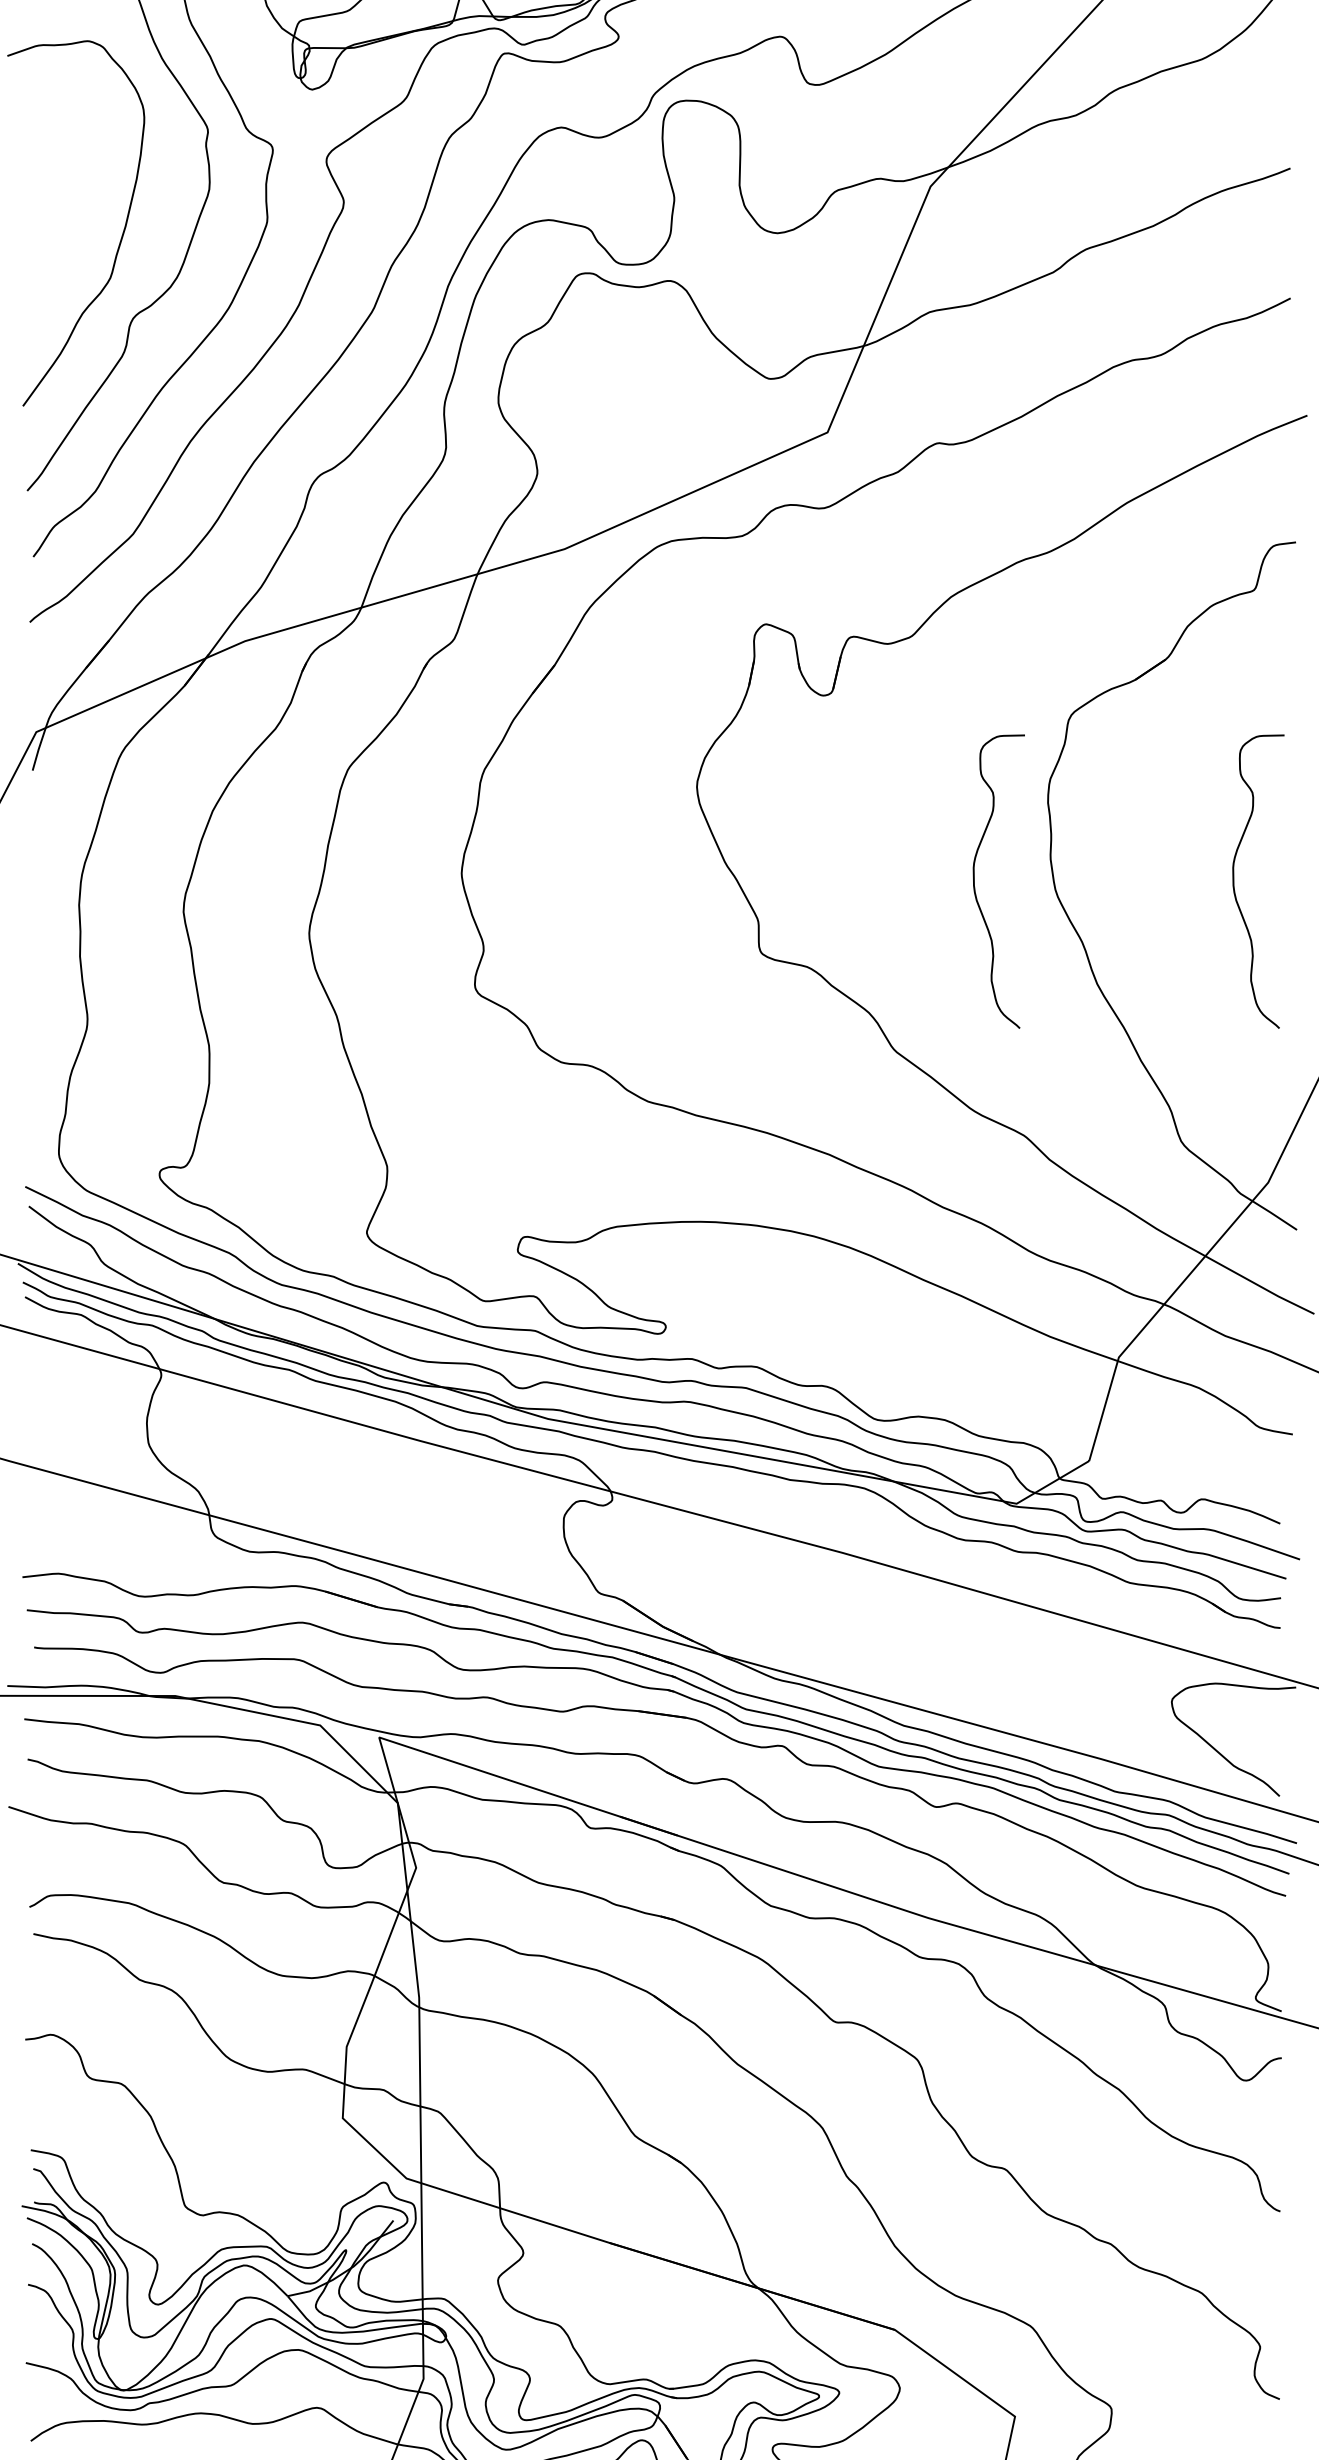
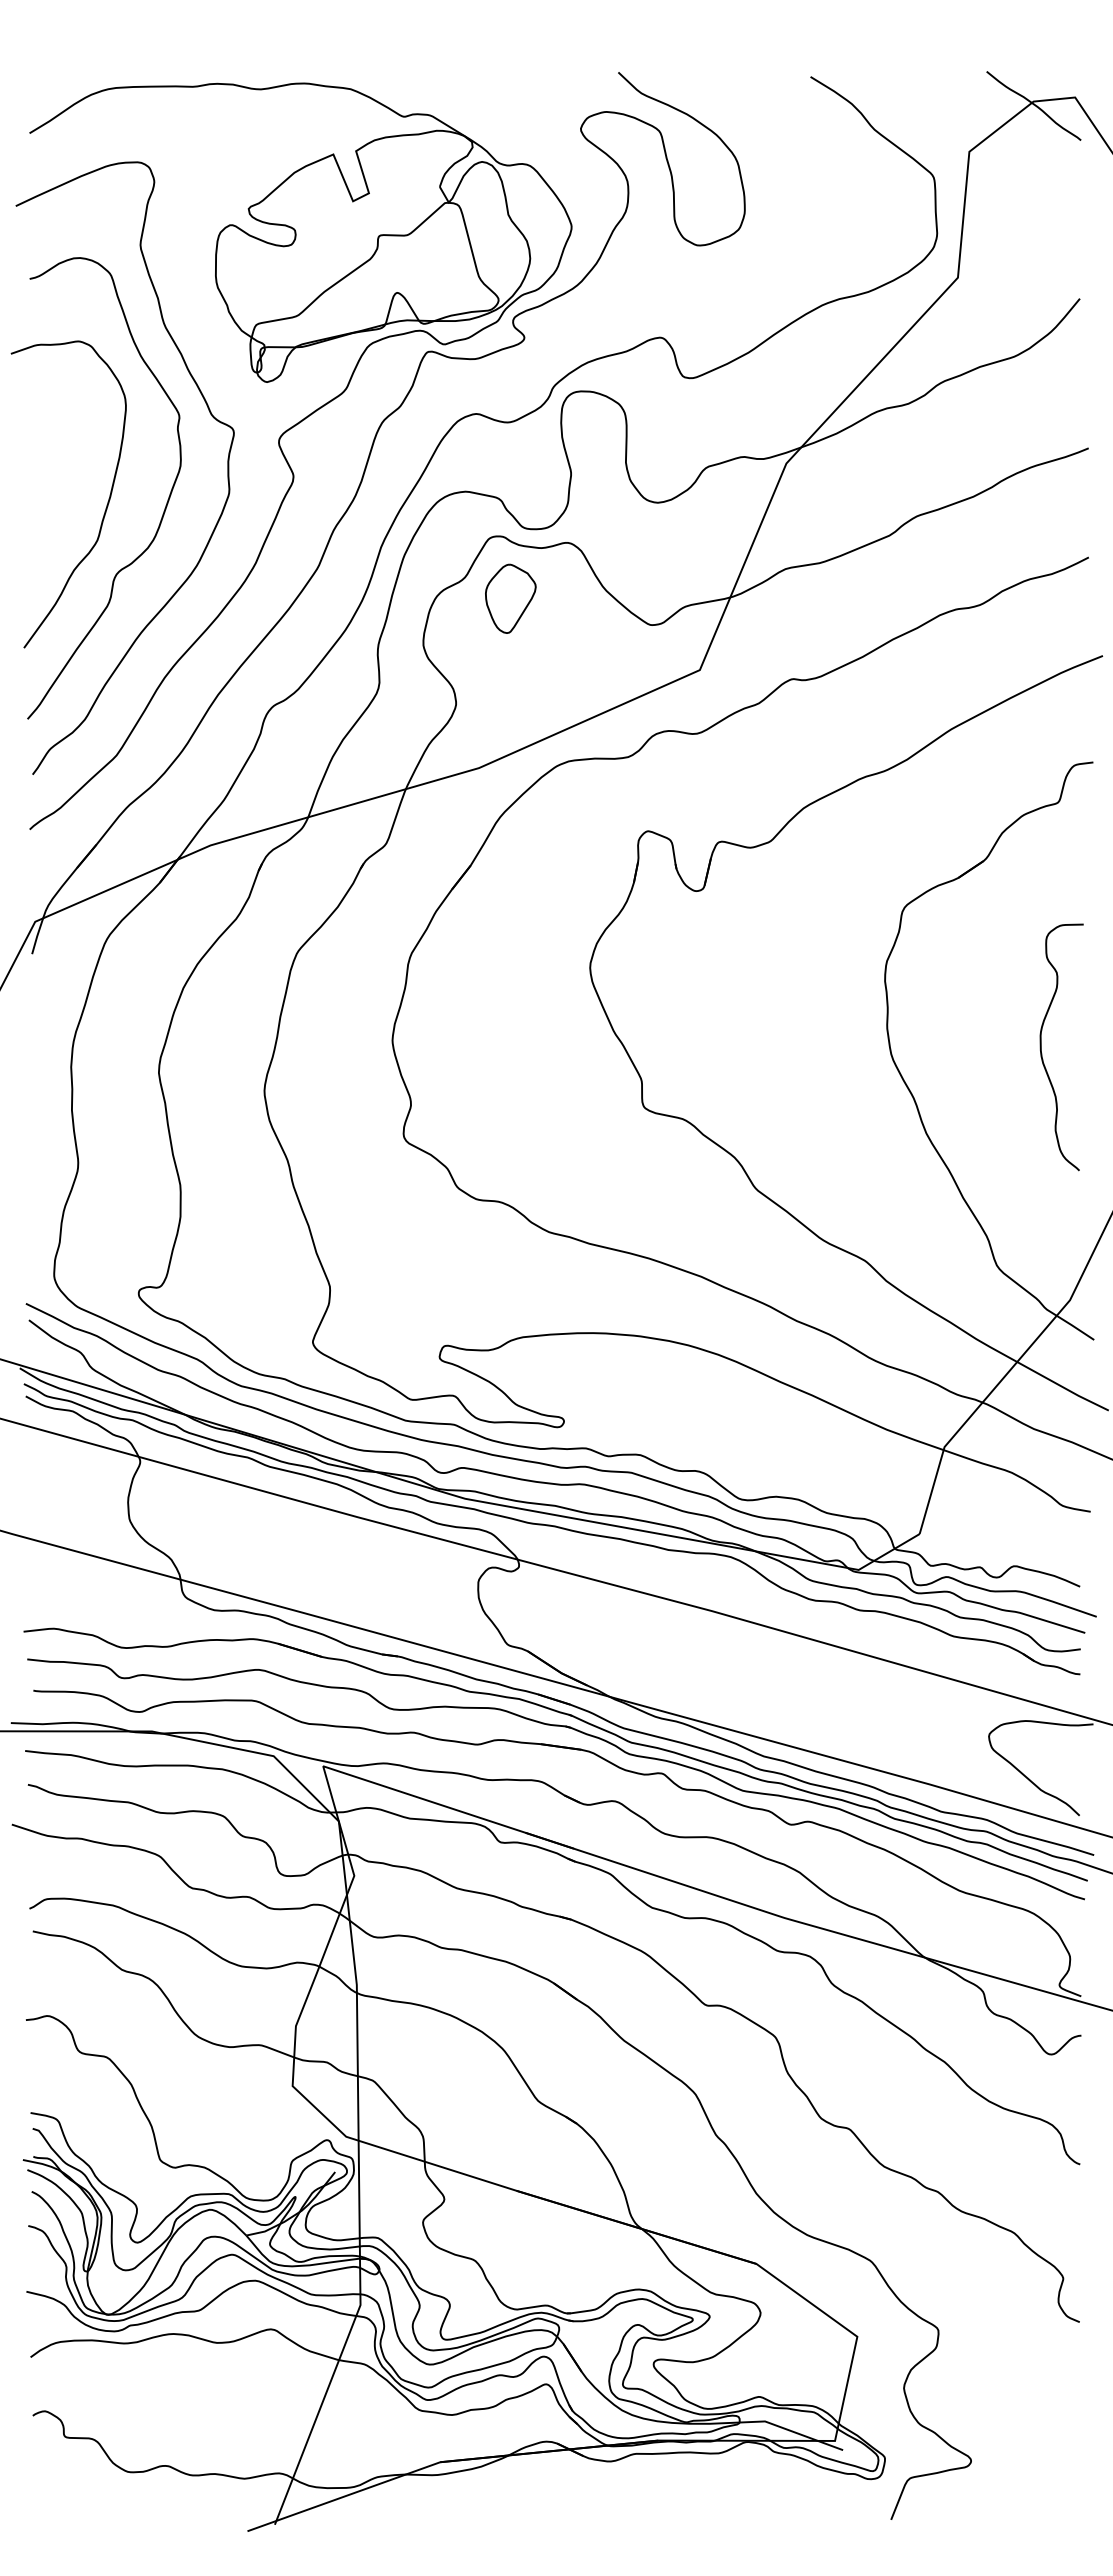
part: (602, 347) -> (510, 598), added
curve: (975, 888) -> (824, 1053), removed

